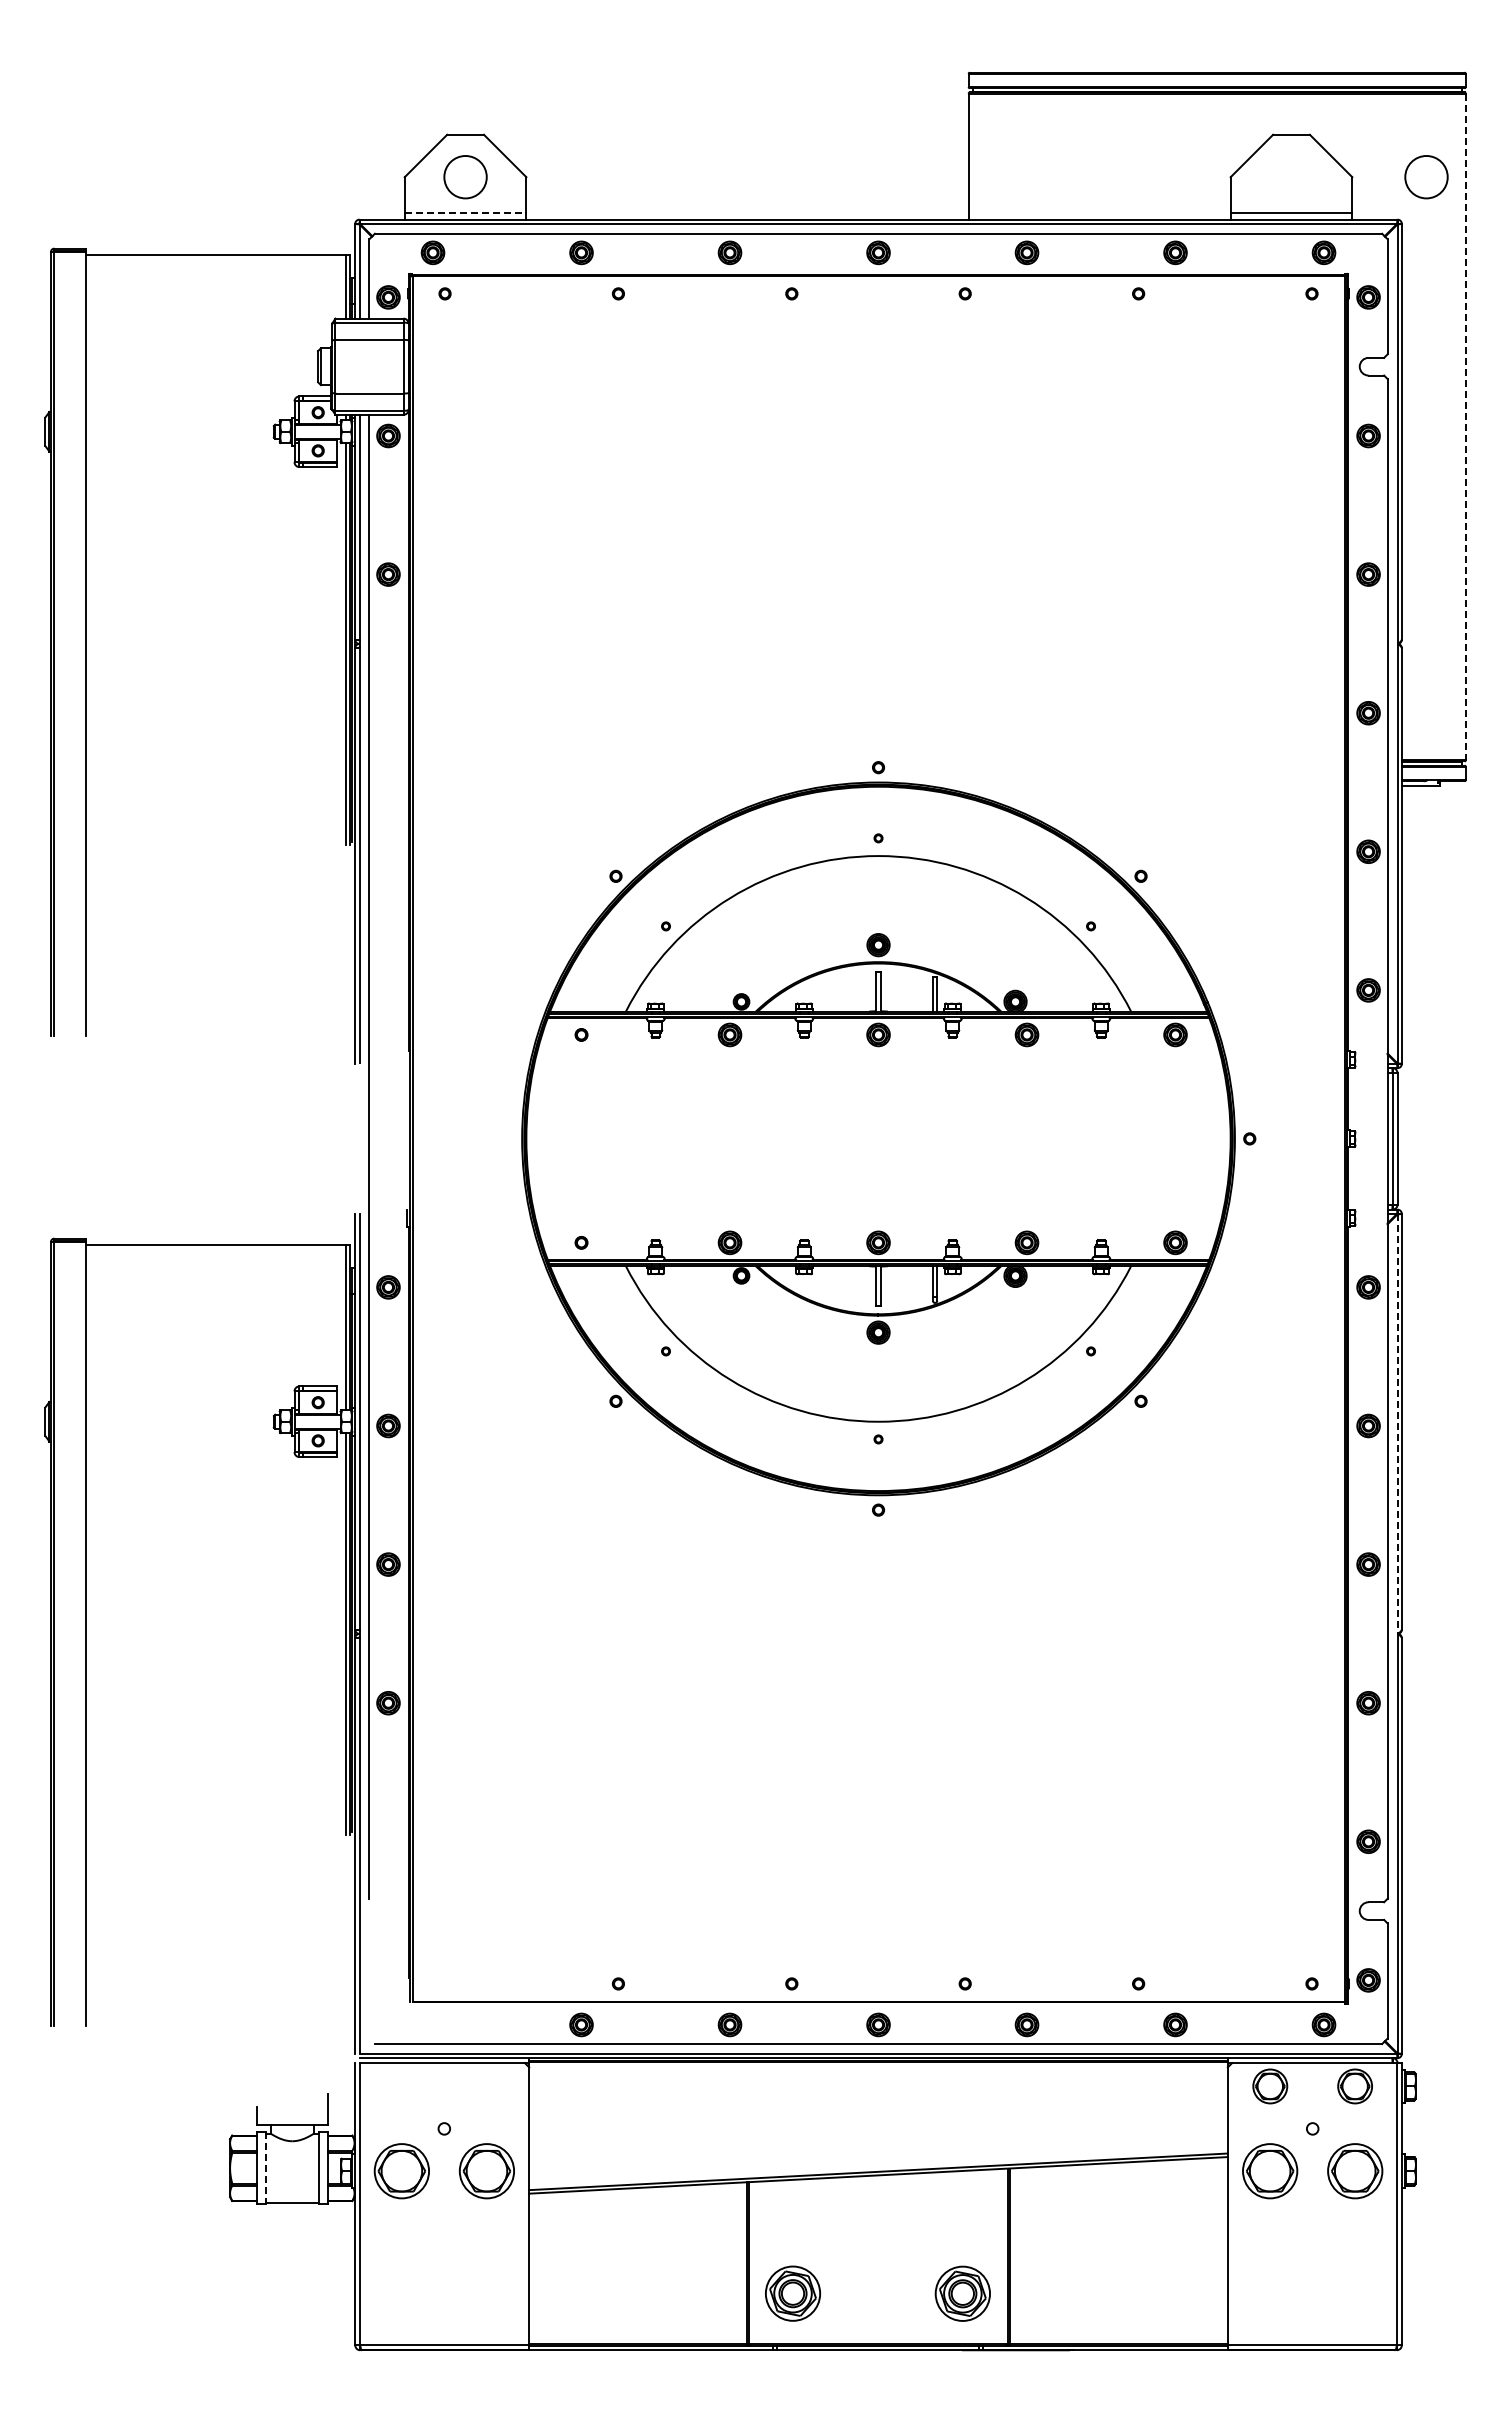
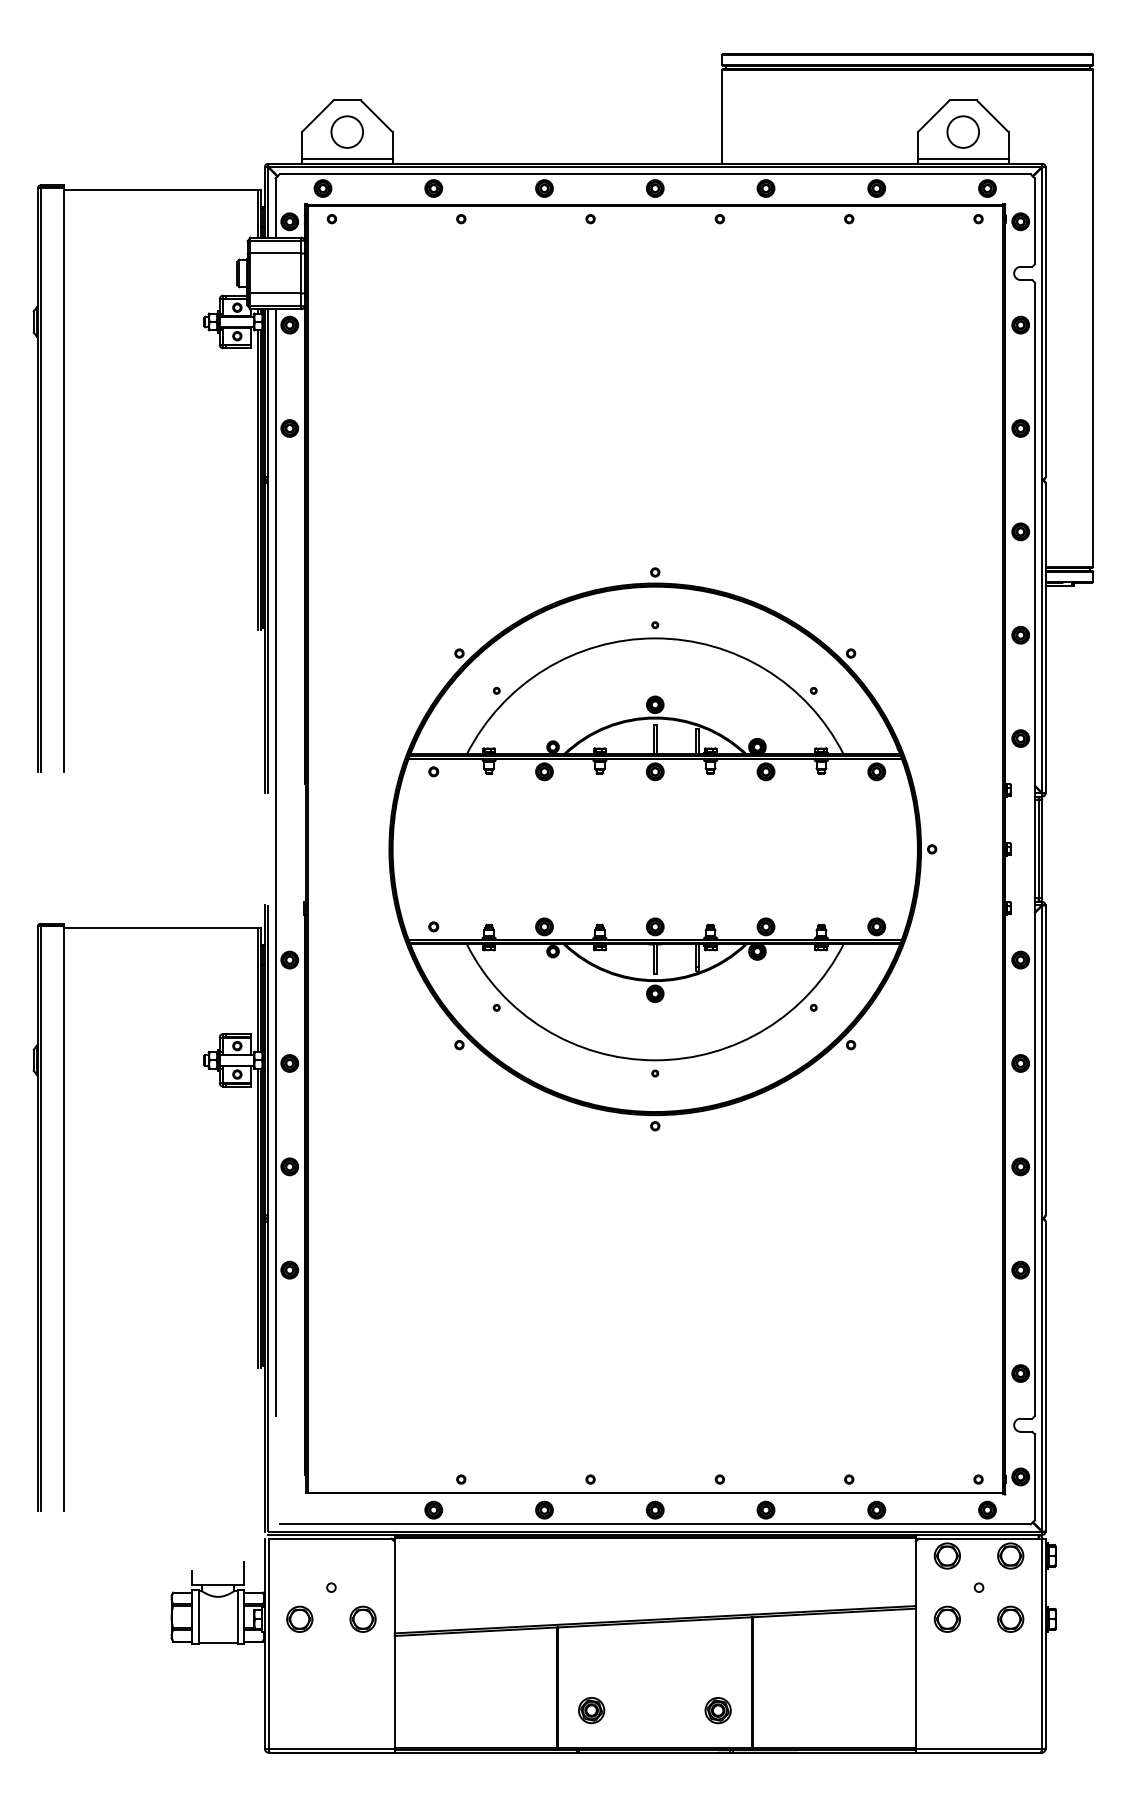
circle: (1426, 177) -> (963, 132), moved
line: (465, 213) -> (347, 159), dashed -> solid
line: (1465, 427) -> (1093, 318), dashed -> solid
line: (1397, 1424) -> (1042, 1062), dashed -> solid
line: (266, 2168) -> (198, 1617), dashed -> solid
part: (401, 2171) -> (299, 1619), size x0.62
part: (486, 2171) -> (362, 1619), size x0.62
part: (1270, 2171) -> (947, 1619), size x0.62
part: (1354, 2171) -> (1010, 1619), size x0.62
part: (793, 2293) -> (591, 1710), size x0.62
part: (962, 2293) -> (717, 1710), size x0.62

